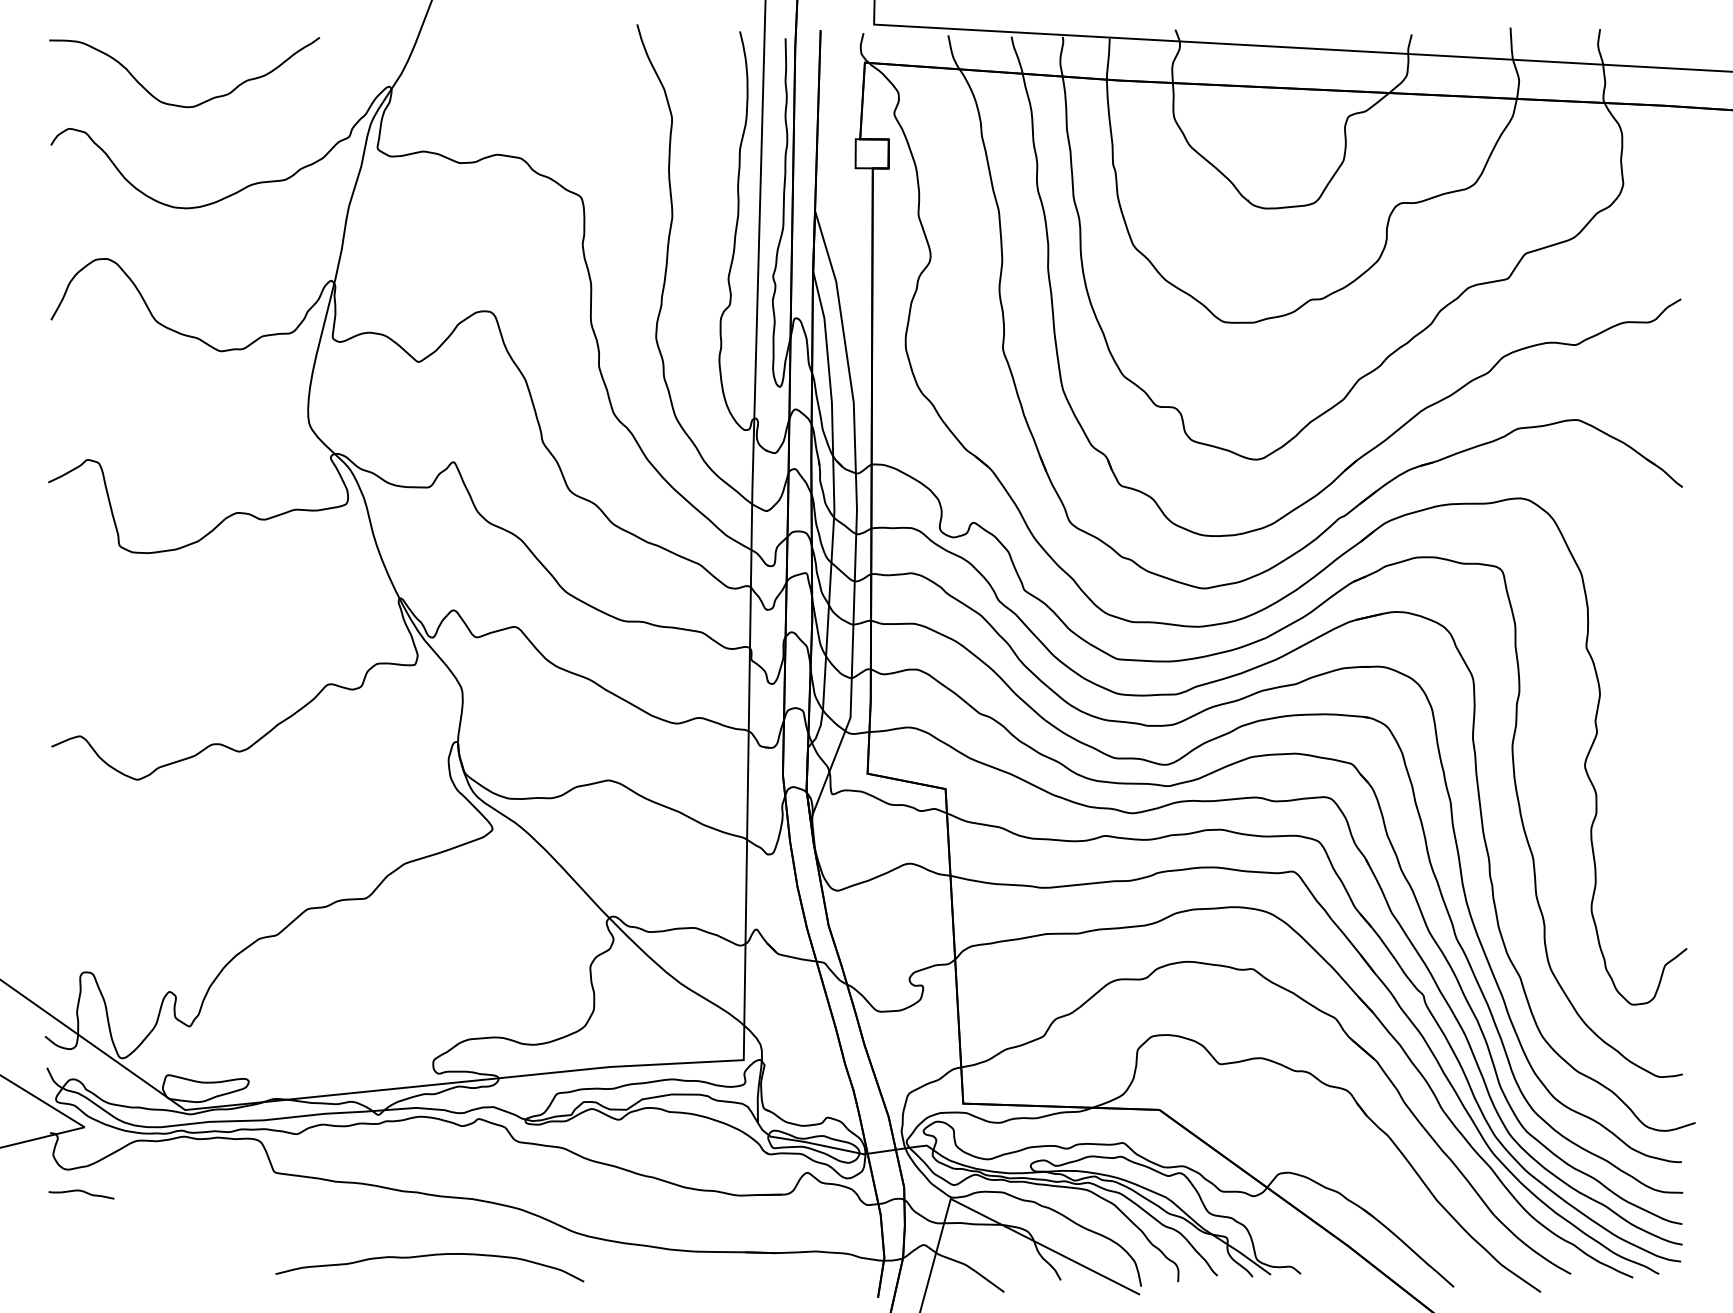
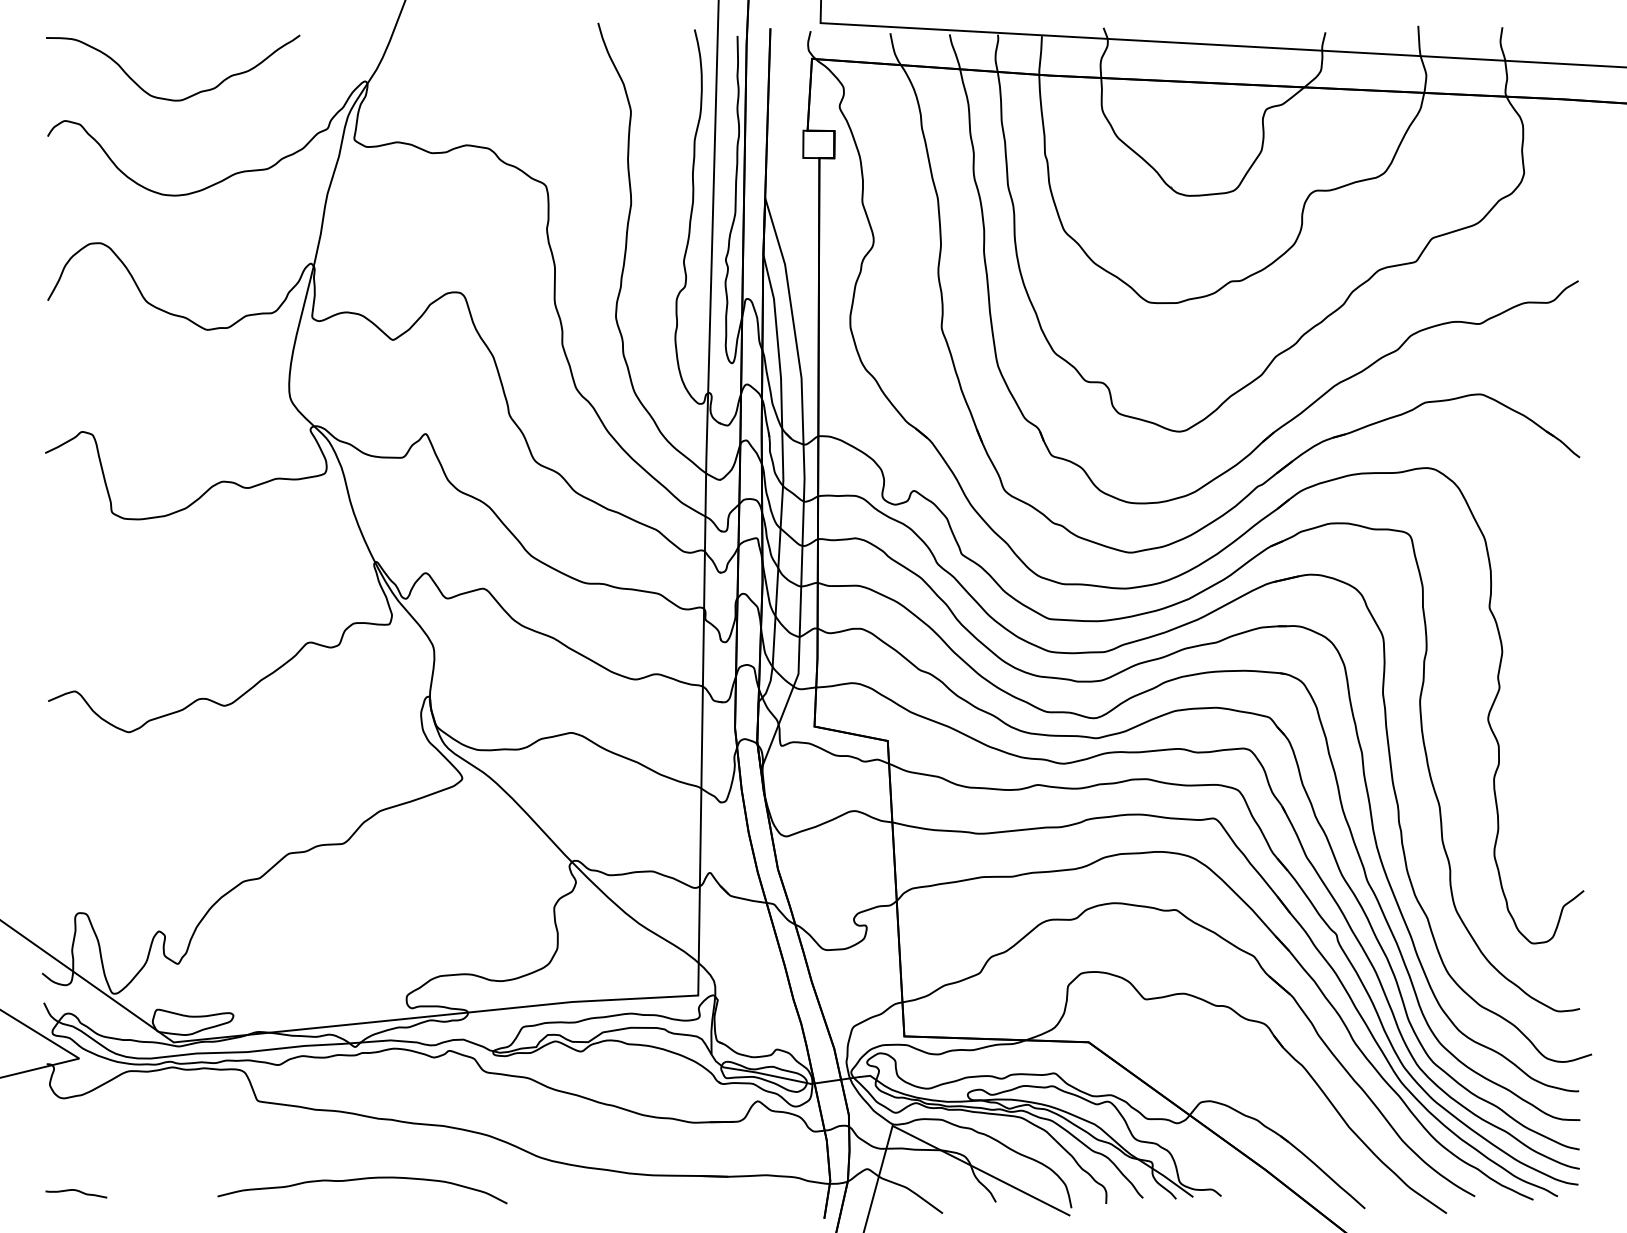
curve: (81, 1192) -> (76, 1191), moved
curve: (425, 1257) -> (358, 1180), moved

